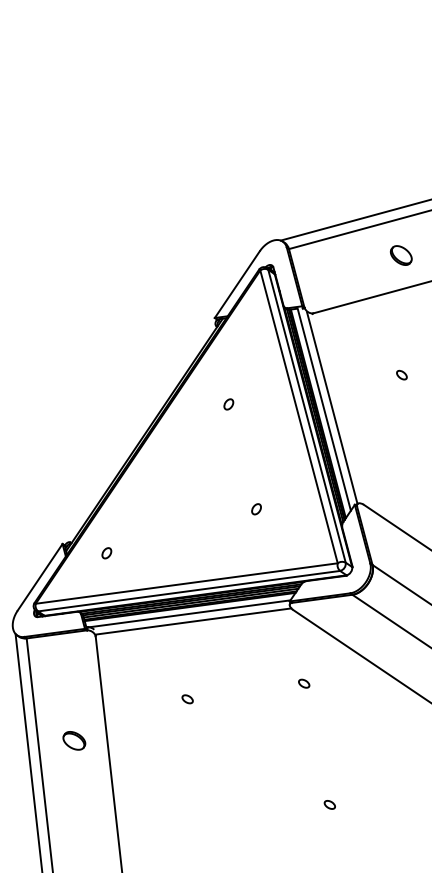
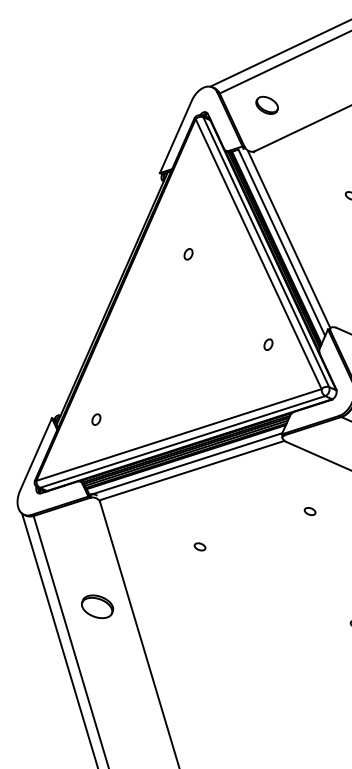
part: (400, 255) -> (266, 105), moved
part: (256, 509) -> (268, 344), moved
part: (74, 740) -> (97, 606), size x1.4

